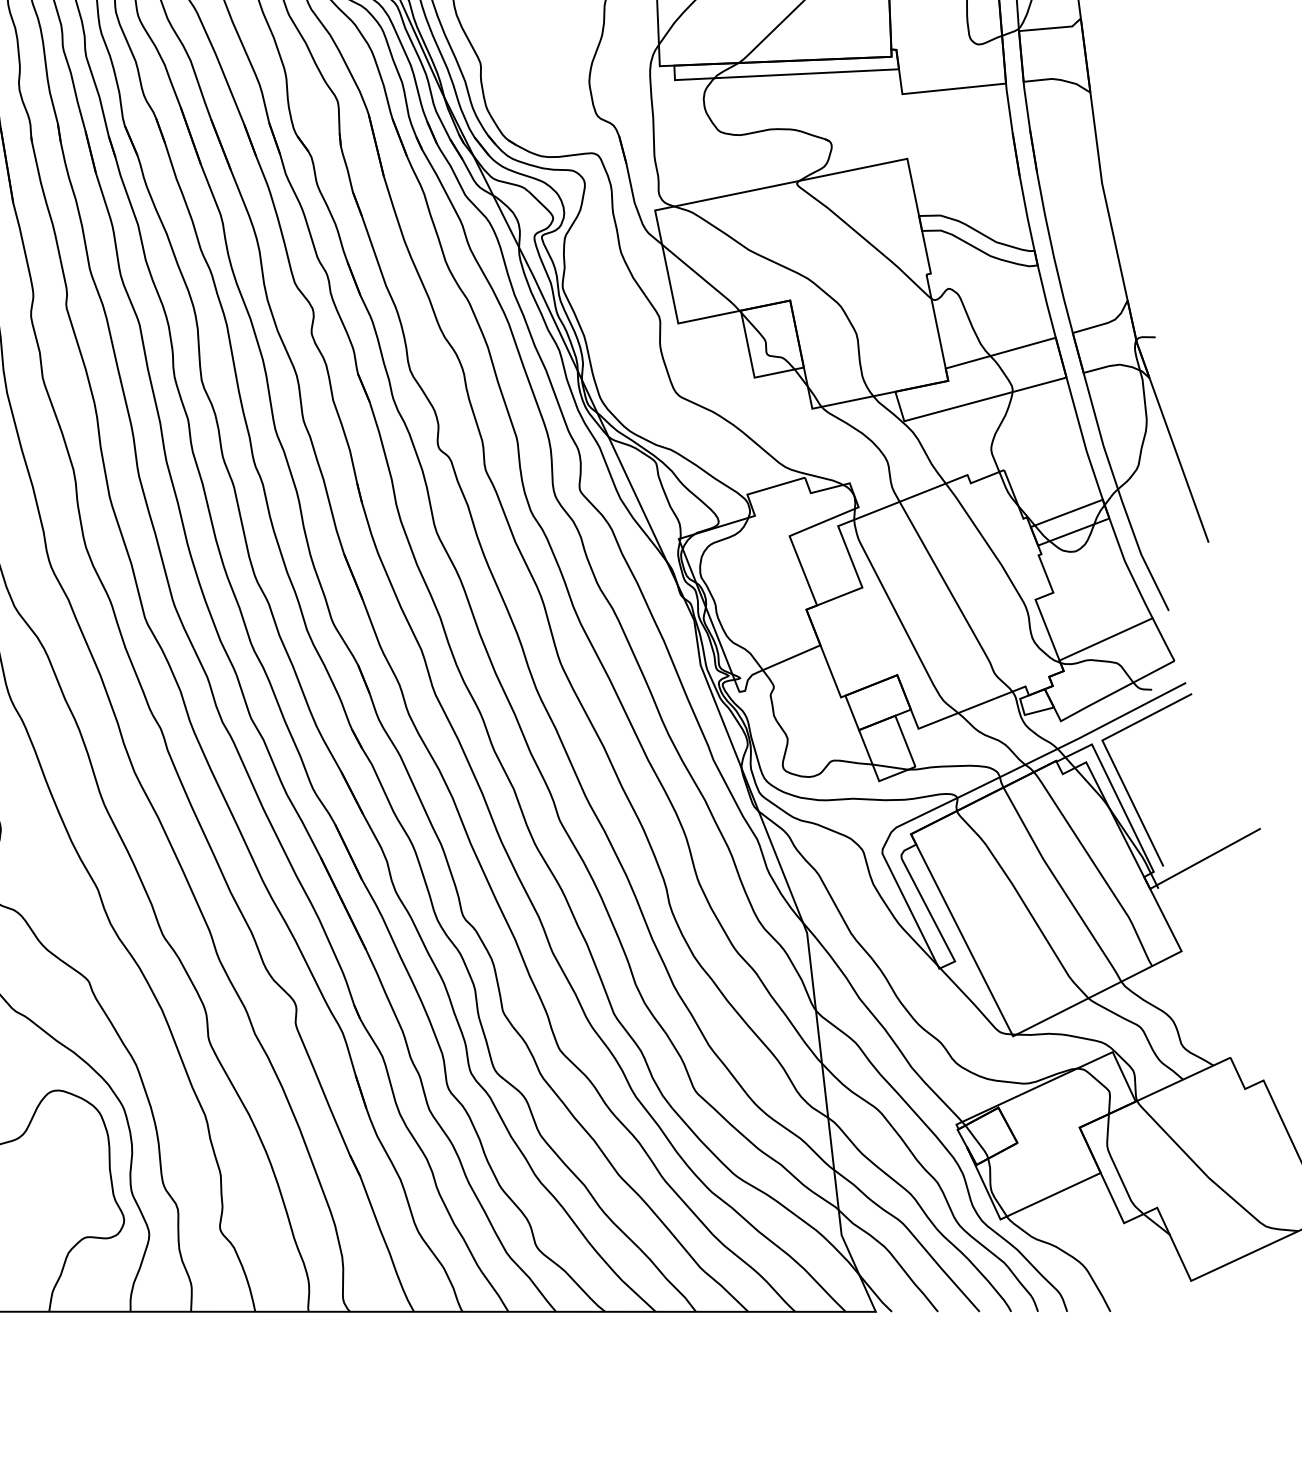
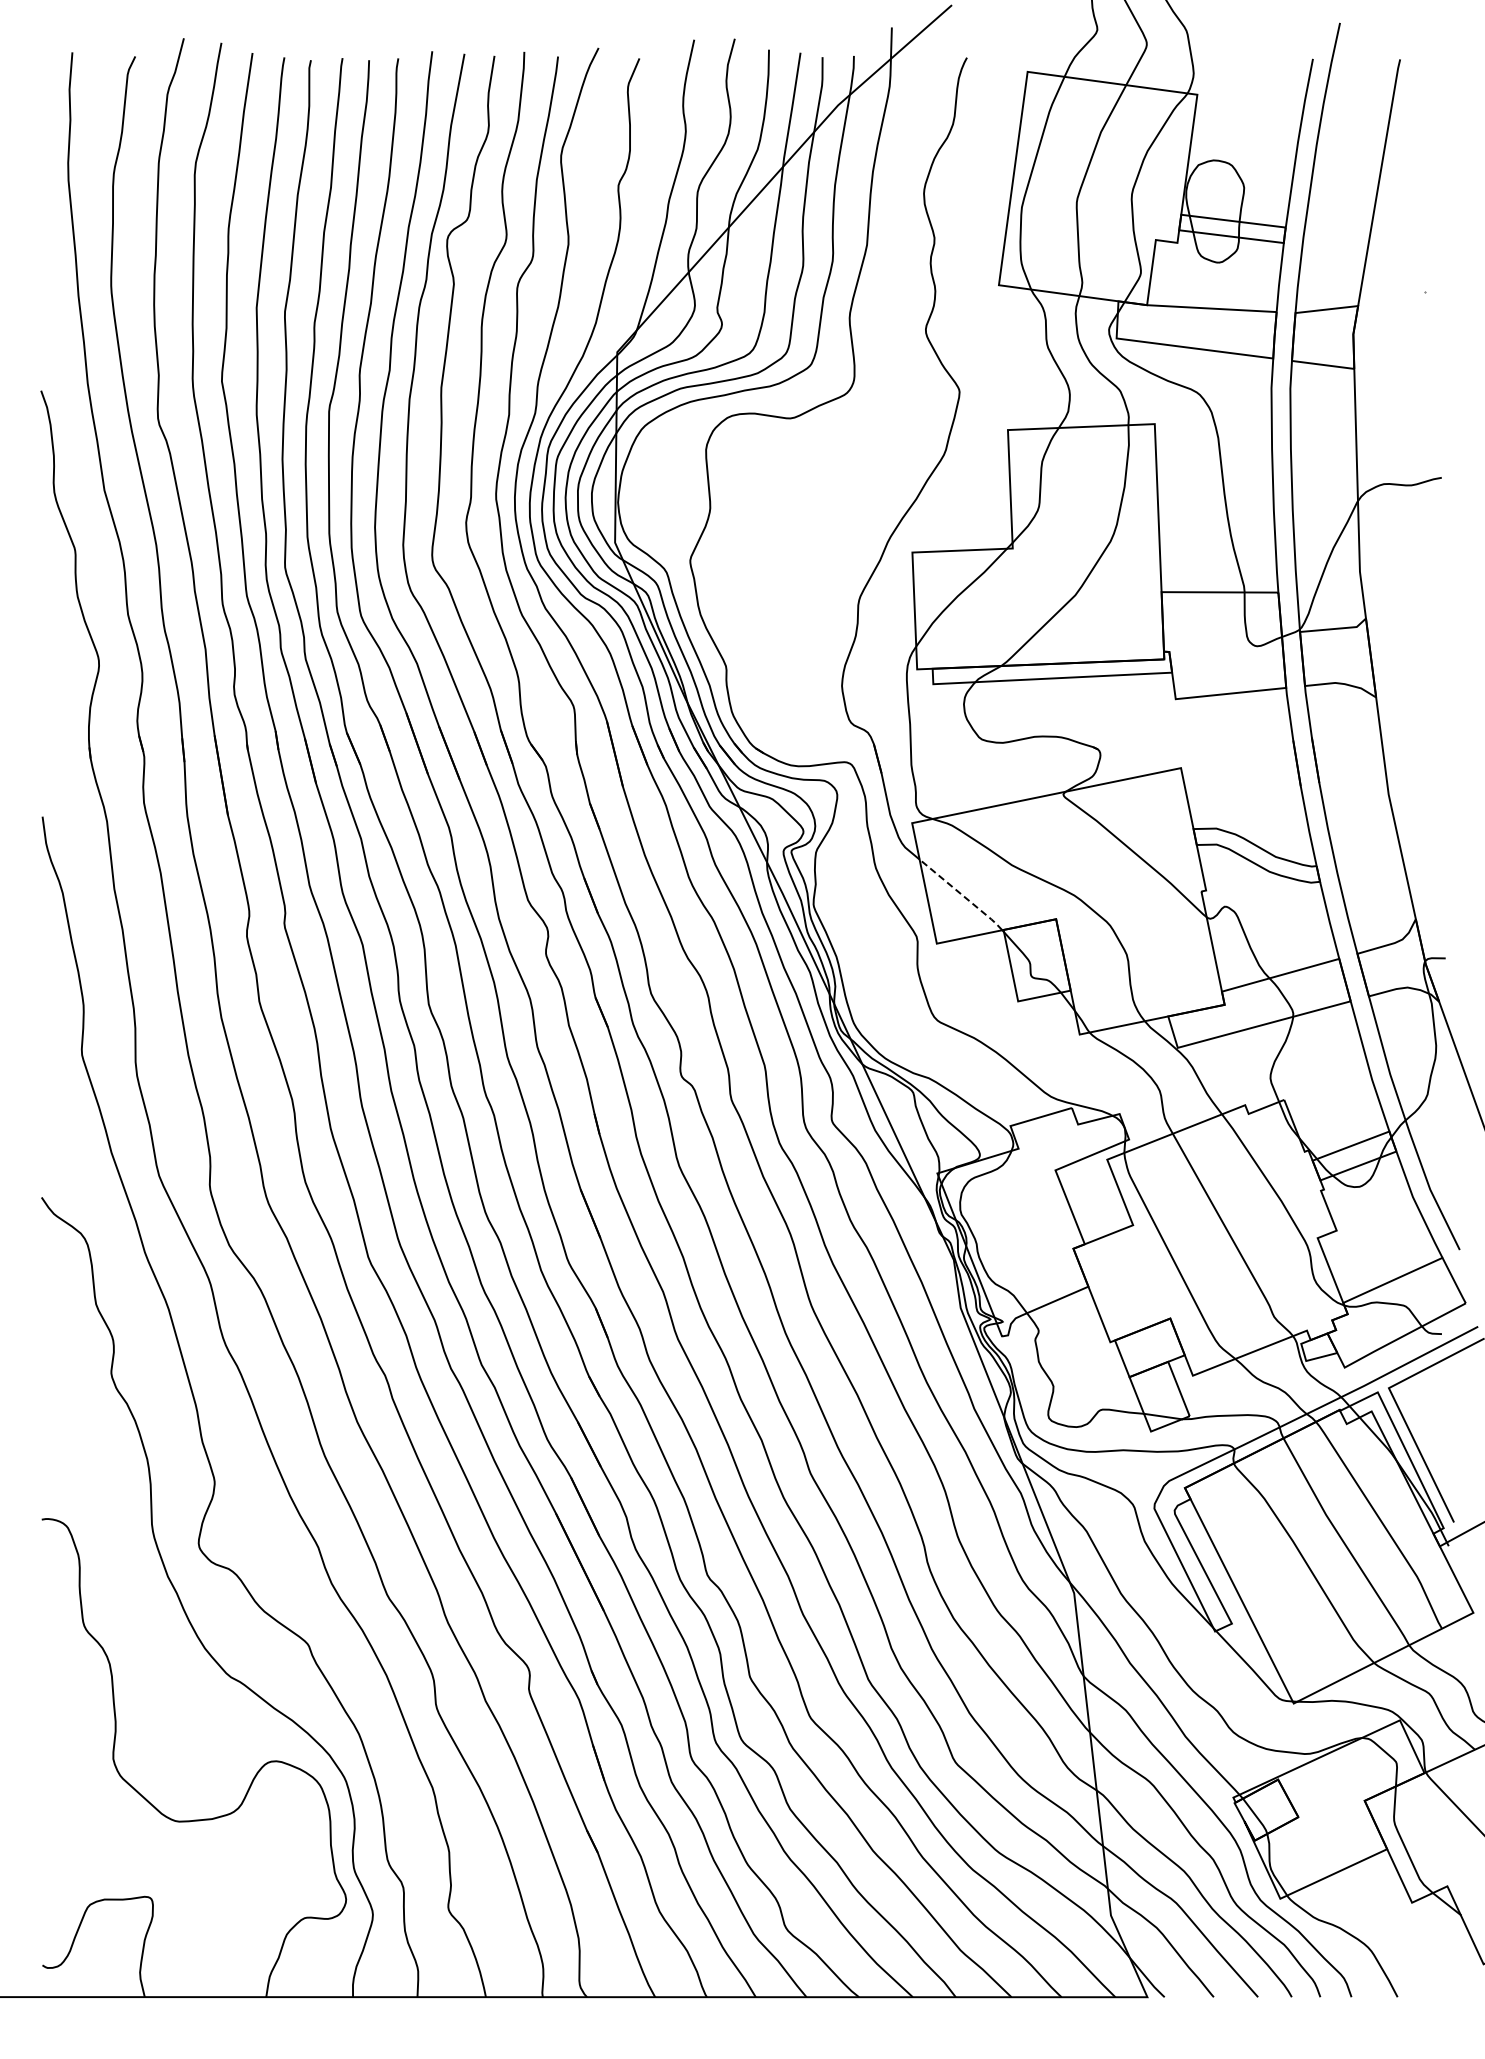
line: (702, 278) -> (962, 895), solid -> dashed

